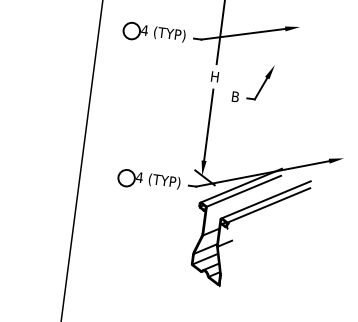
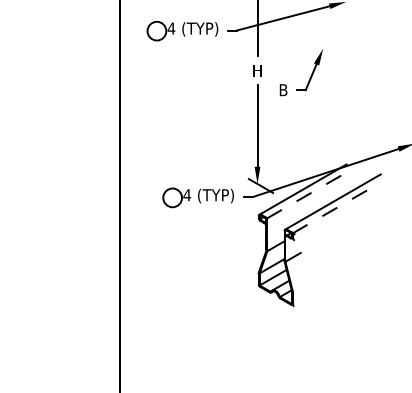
line: (243, 191) -> (306, 195), solid -> dashed
line: (269, 205) -> (337, 207), solid -> dashed

